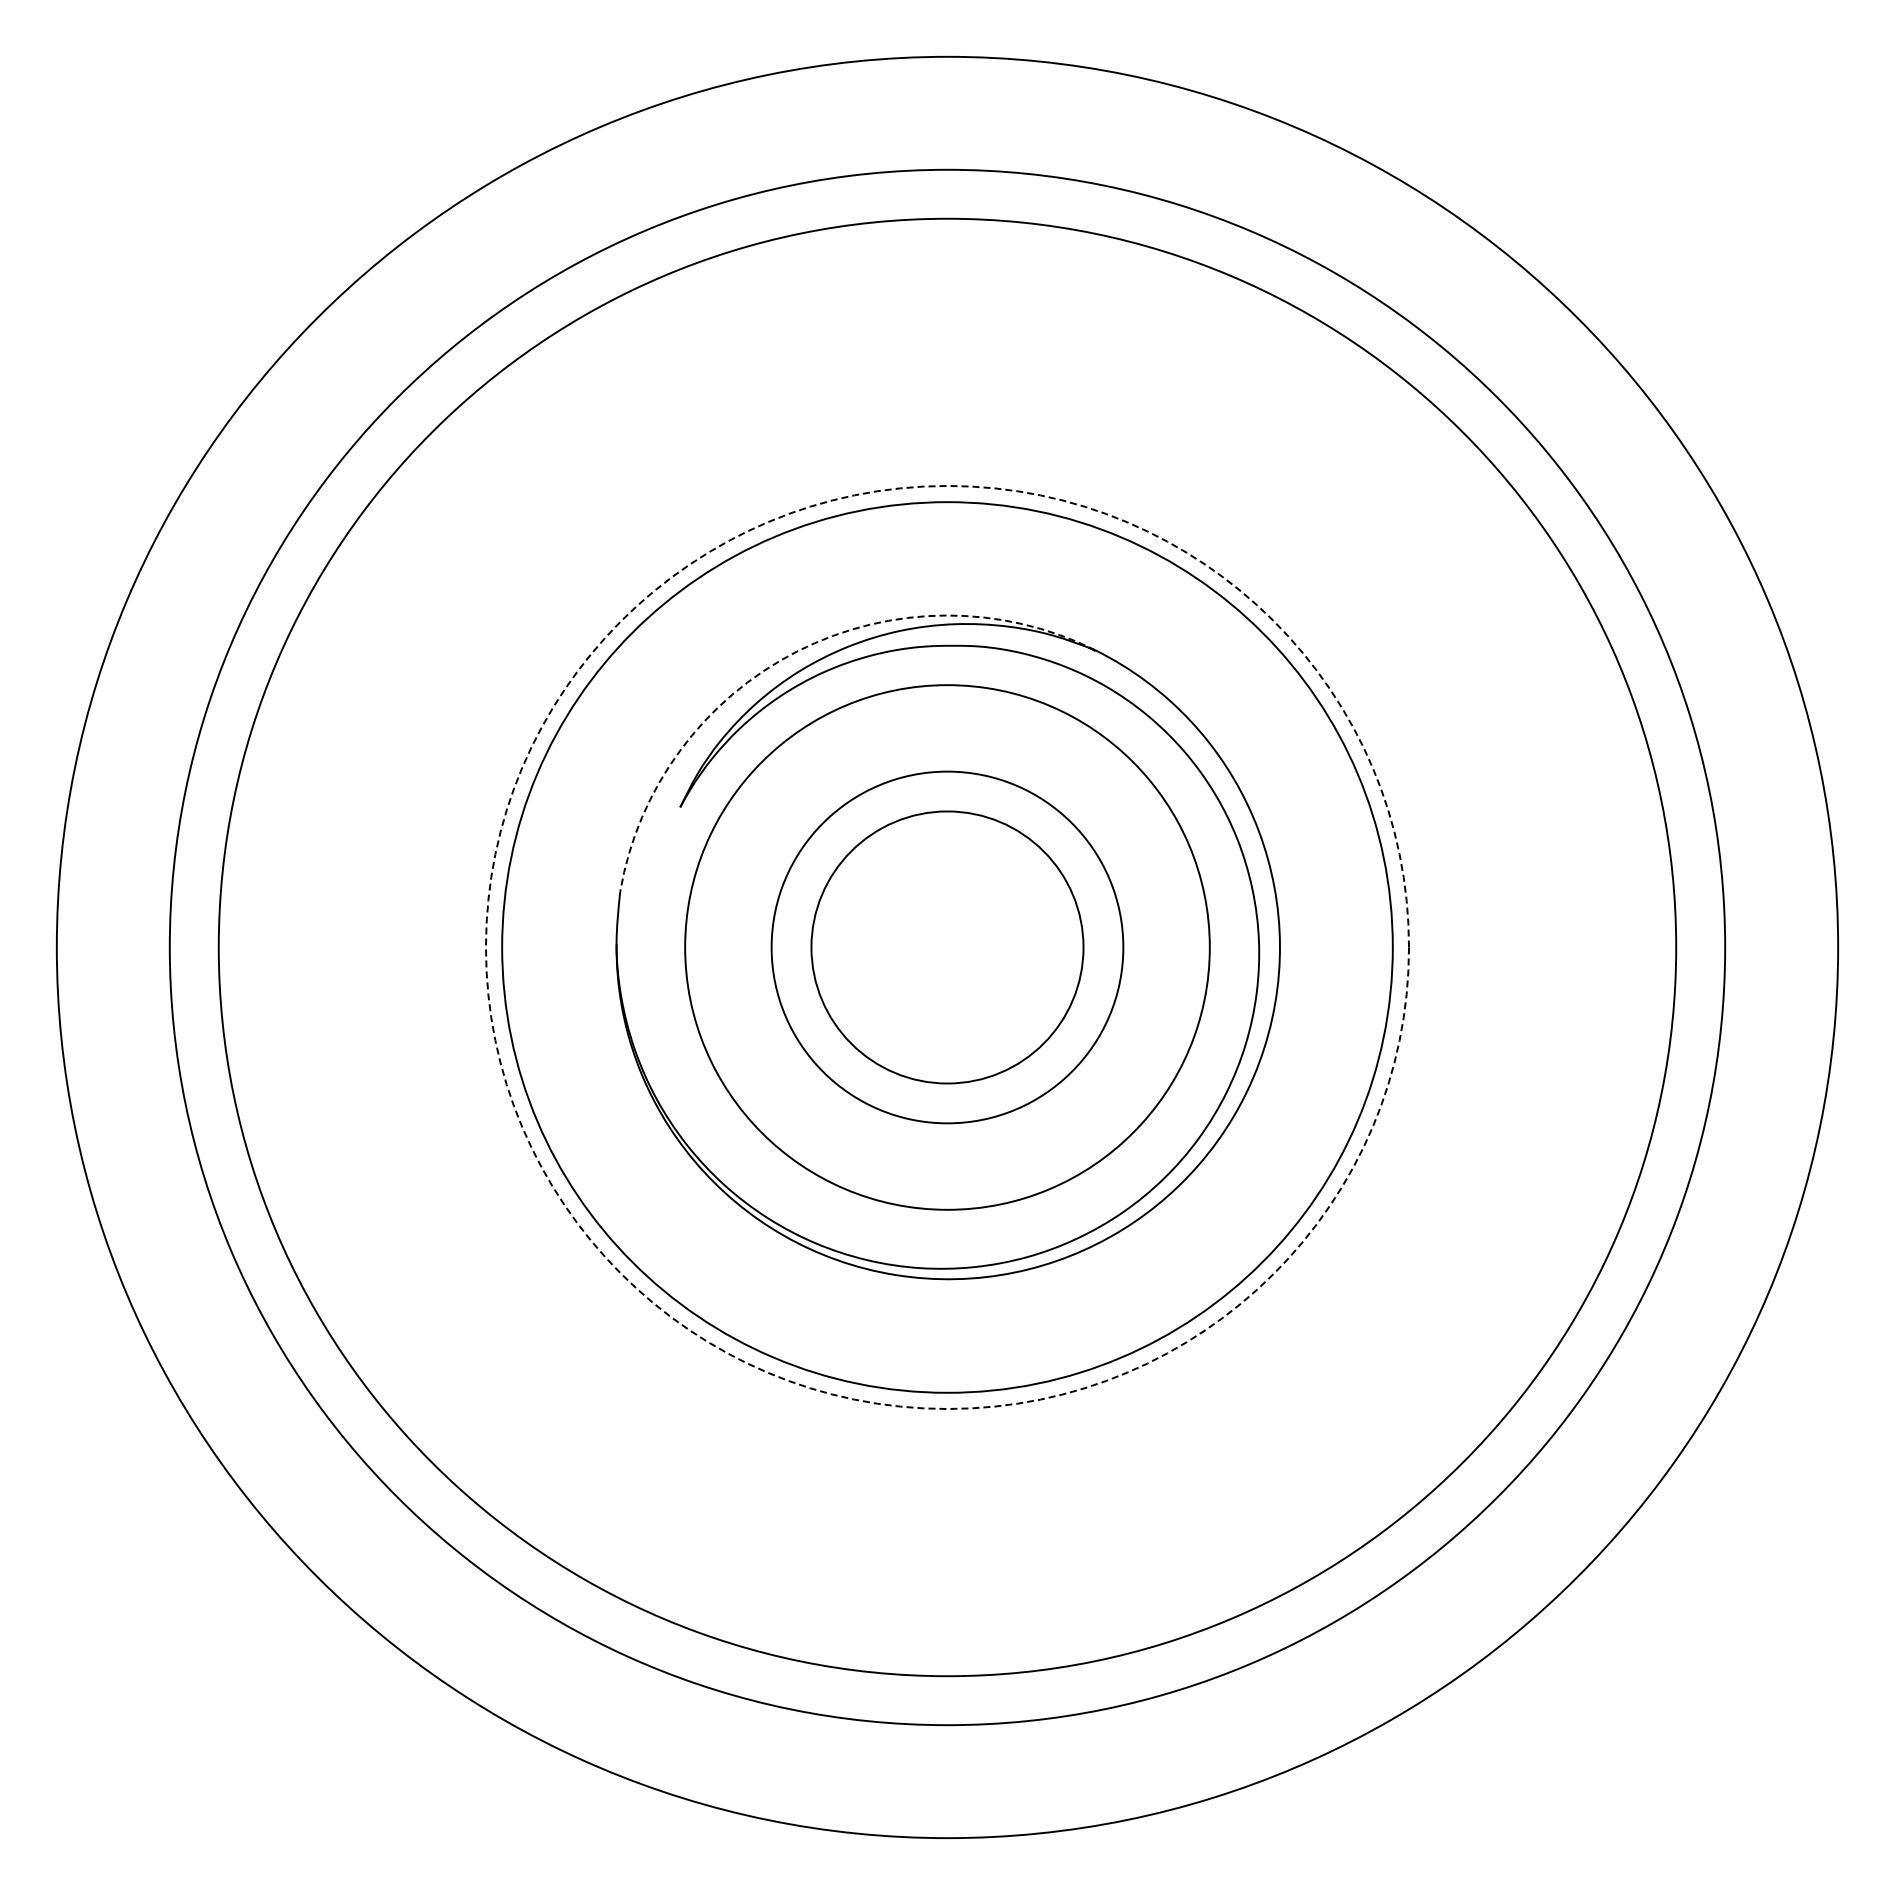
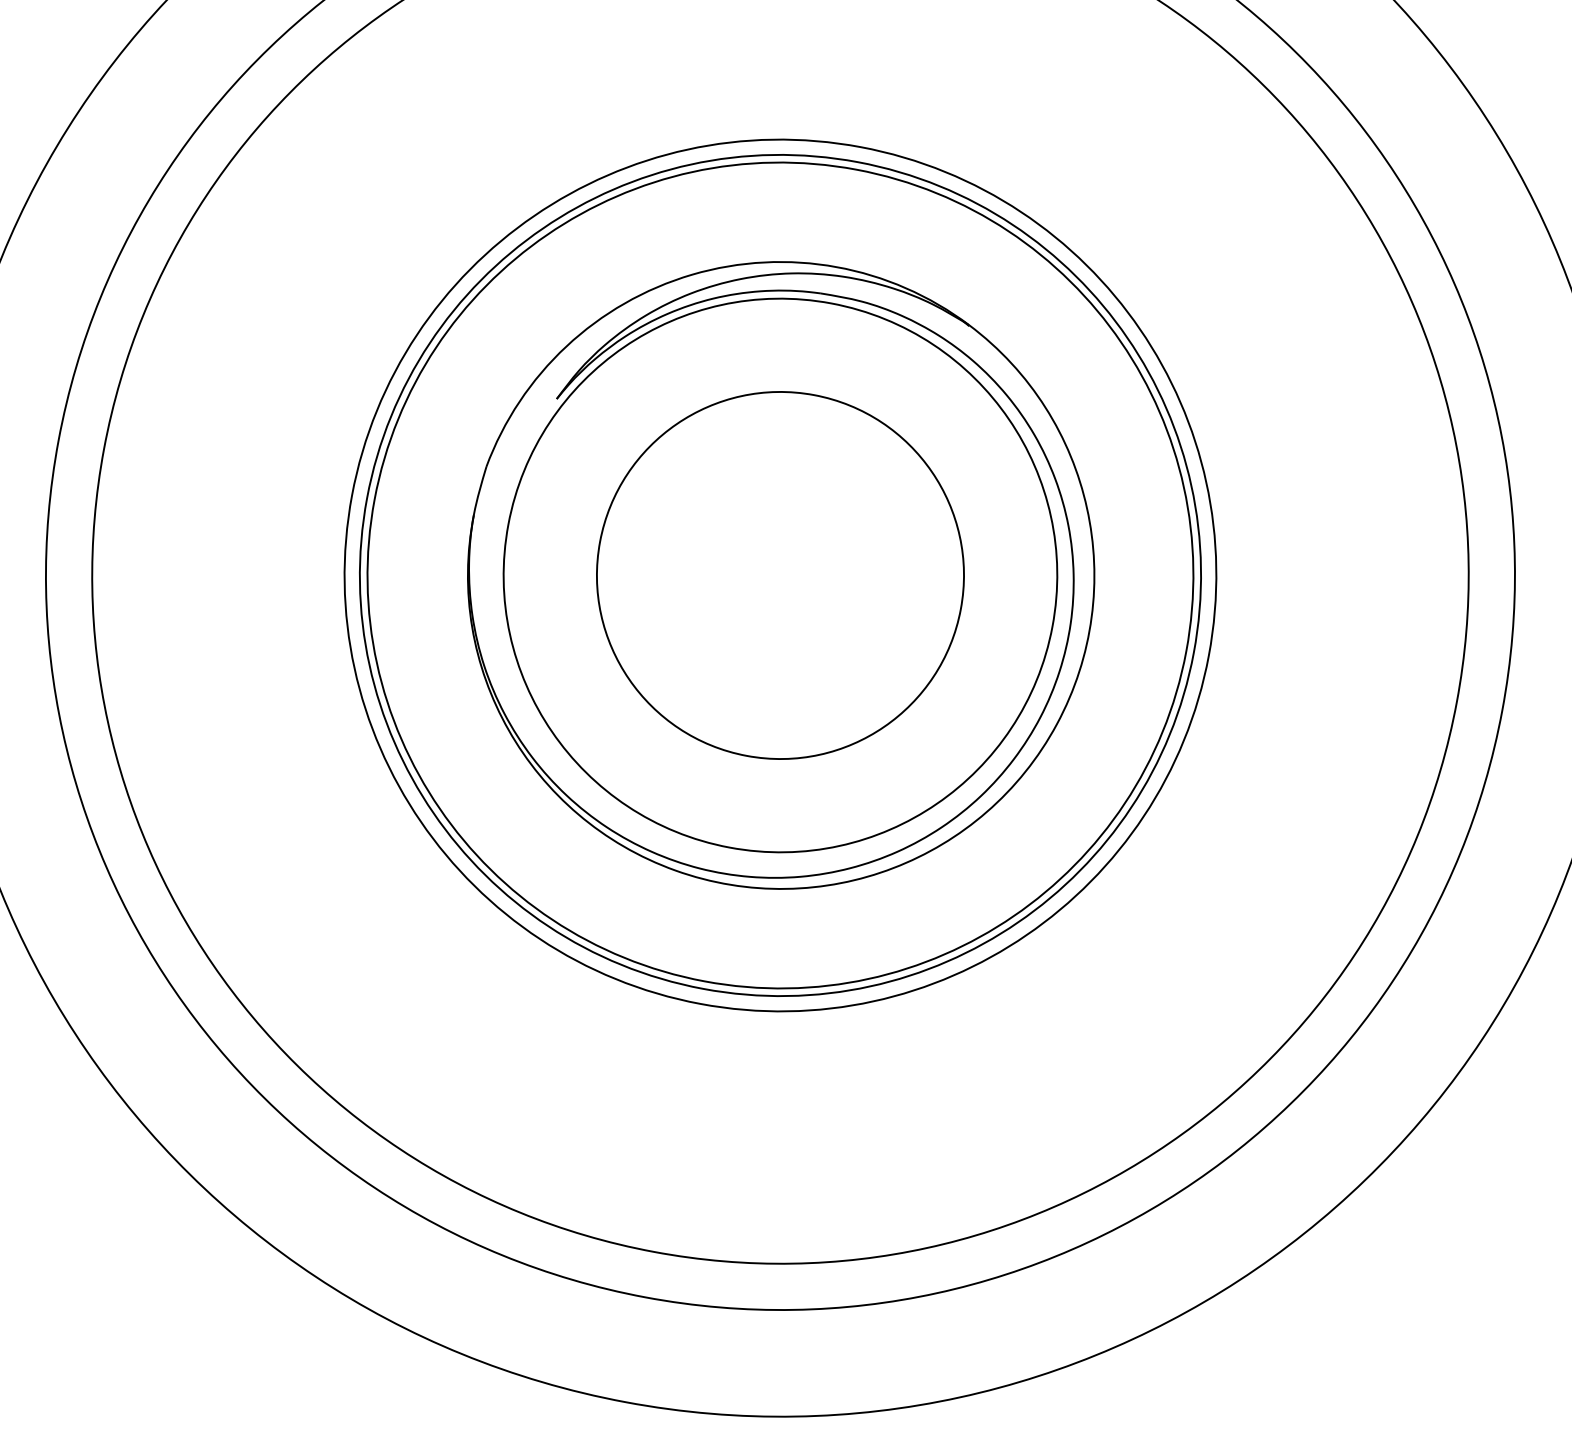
arc: (796, 651) -> (691, 274), dashed -> solid
circle: (947, 947) -> (780, 575), dashed -> solid
circle: (947, 947) -> (780, 575), size x1.43
circle: (947, 947) -> (780, 575), size x1.67
circle: (947, 947) -> (780, 575), size x1.67

